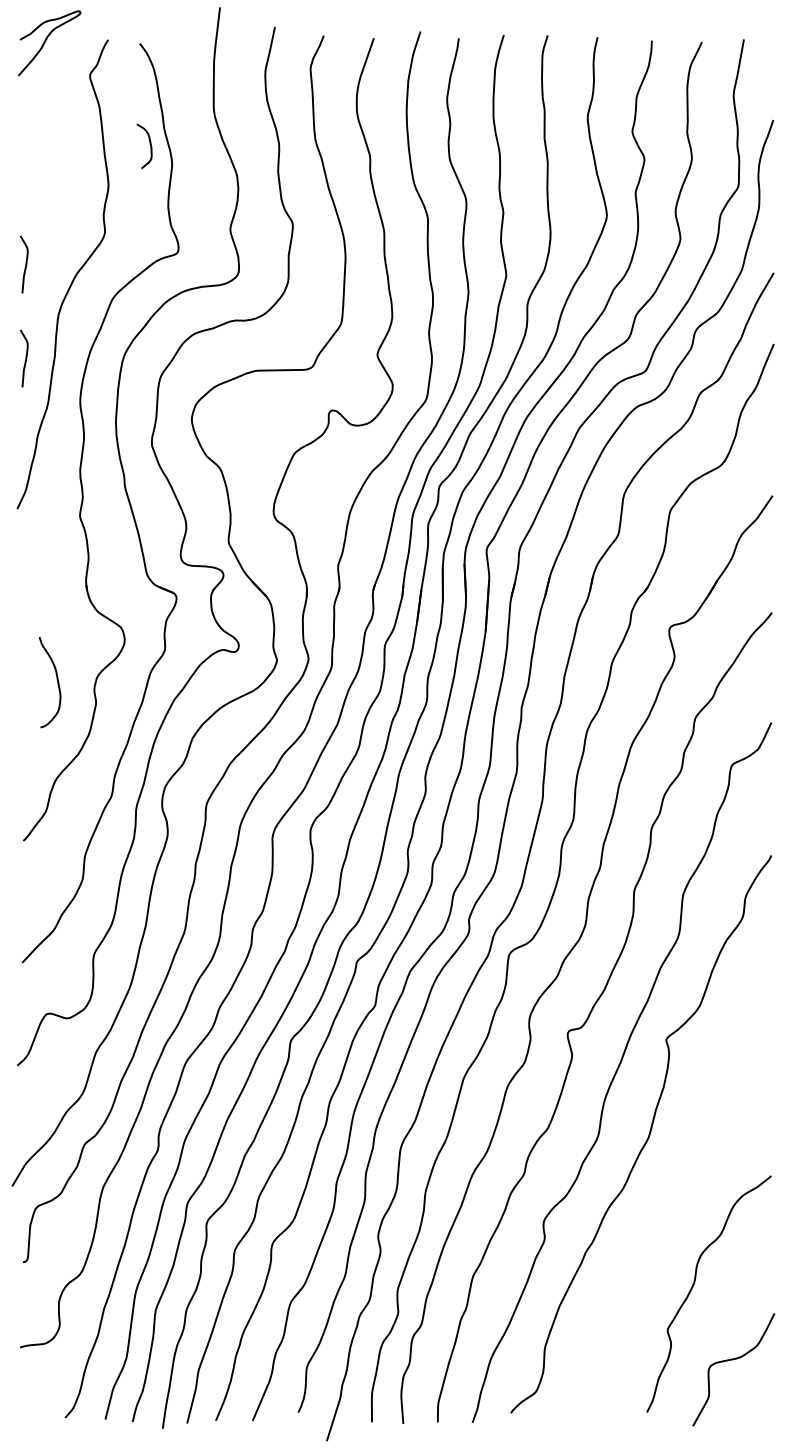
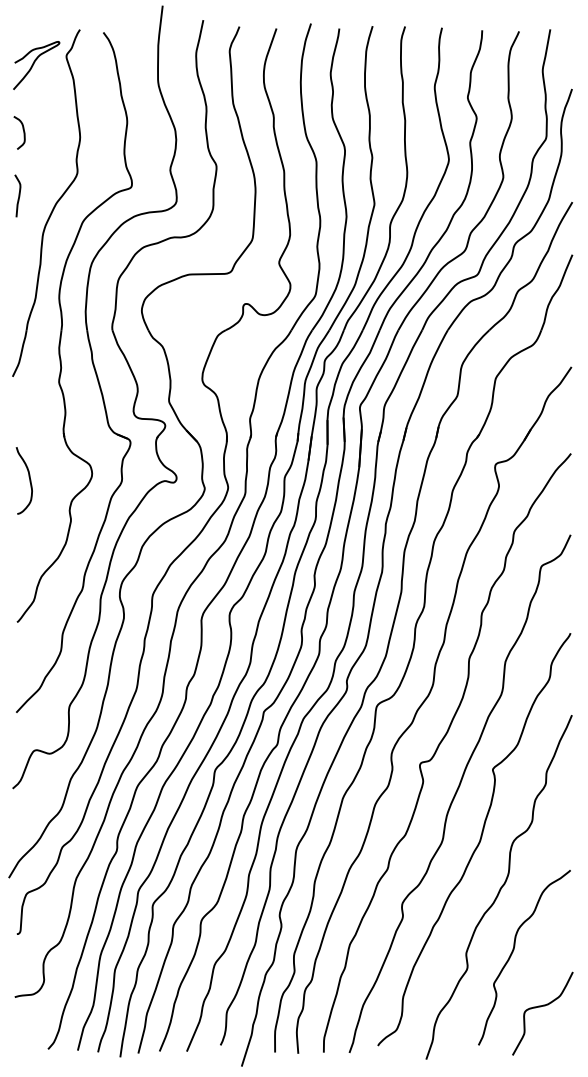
curve: (46, 41) -> (34, 64), moved
curve: (149, 144) -> (23, 131), moved
curve: (25, 358) -> (18, 265), removed
curve: (56, 679) -> (29, 478), moved
curve: (676, 1199) -> (500, 887), added

